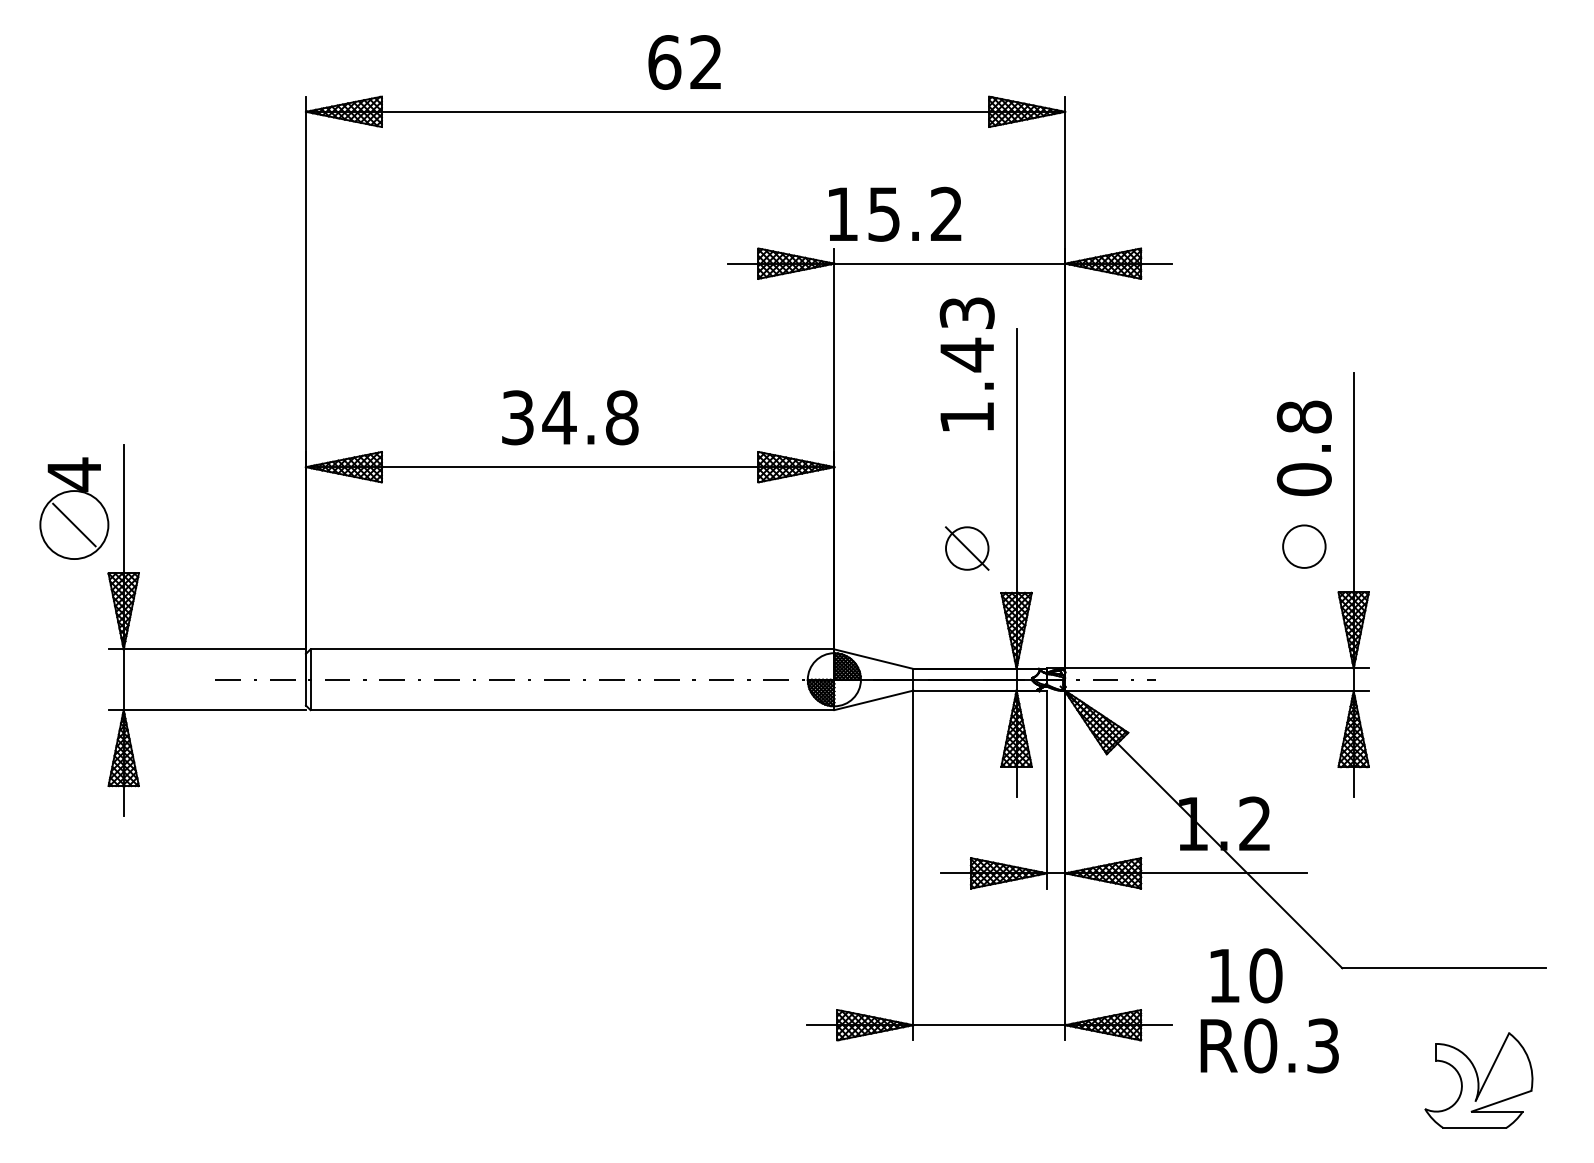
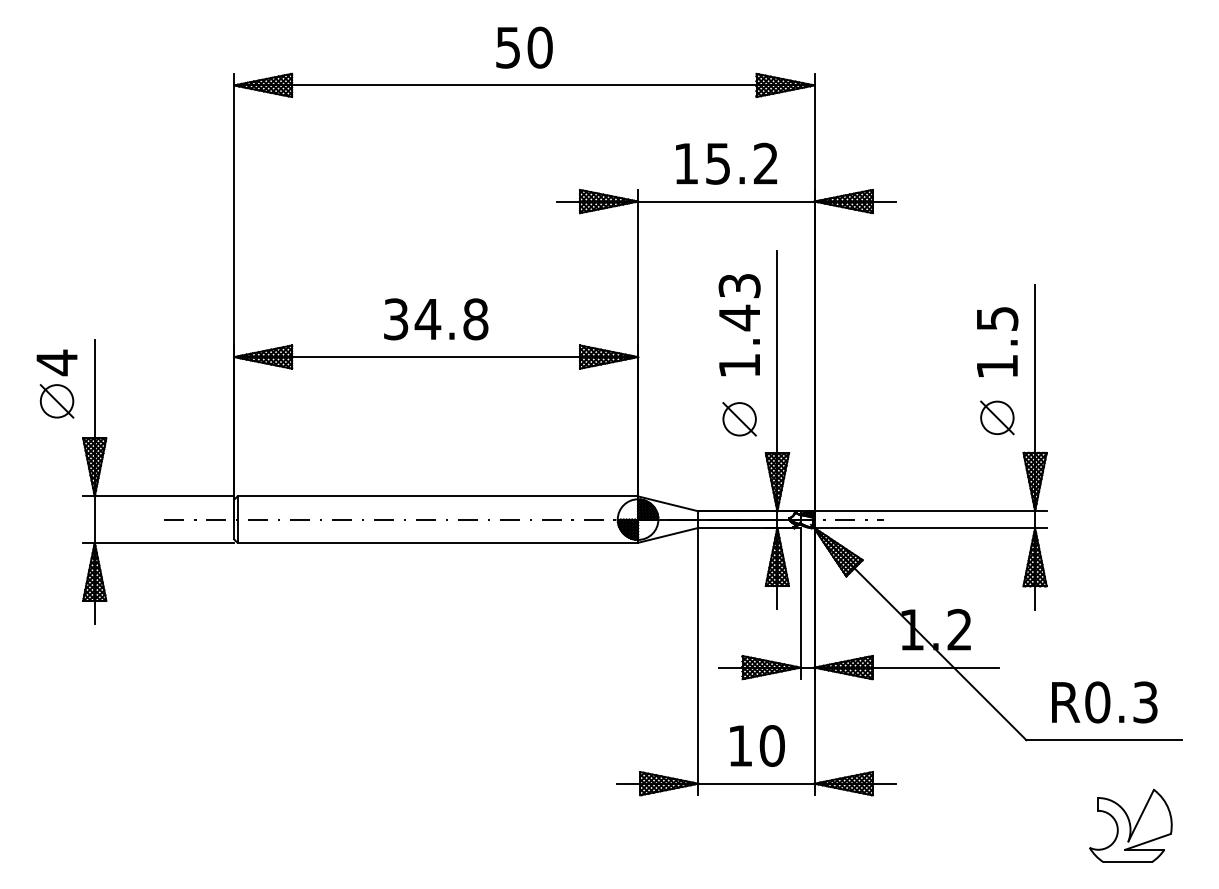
text: (685, 62) -> (524, 47), 62 -> 50
text: (895, 213) -> (726, 163), moved
text: (966, 364) -> (739, 325), moved
text: (1303, 448) -> (996, 342), 0.8 -> 1.5
circle: (74, 524) -> (57, 400), size x0.62
line: (1304, 546) -> (997, 417), added
text: (1246, 975) -> (757, 745), moved
text: (1269, 1045) -> (1104, 702), moved

